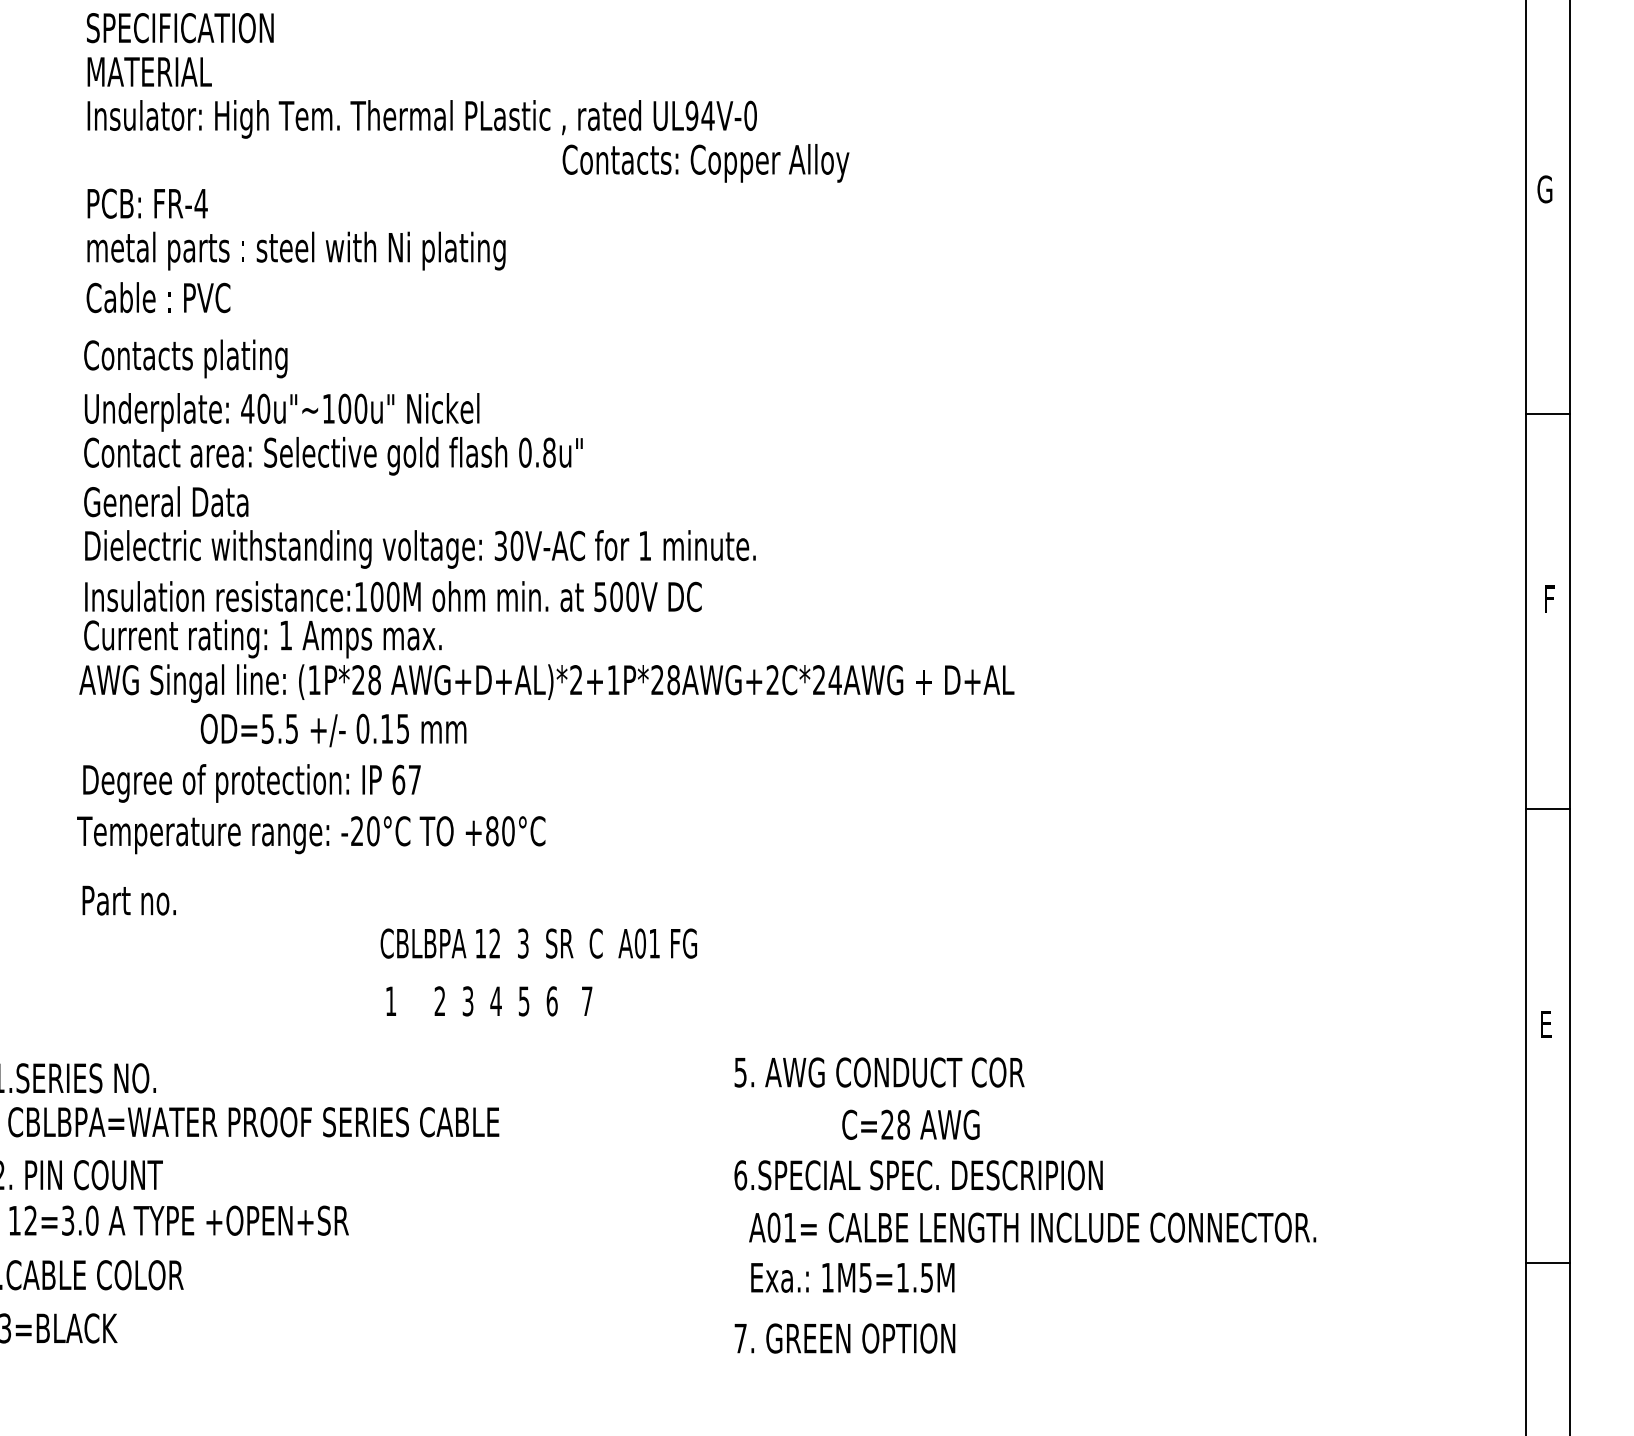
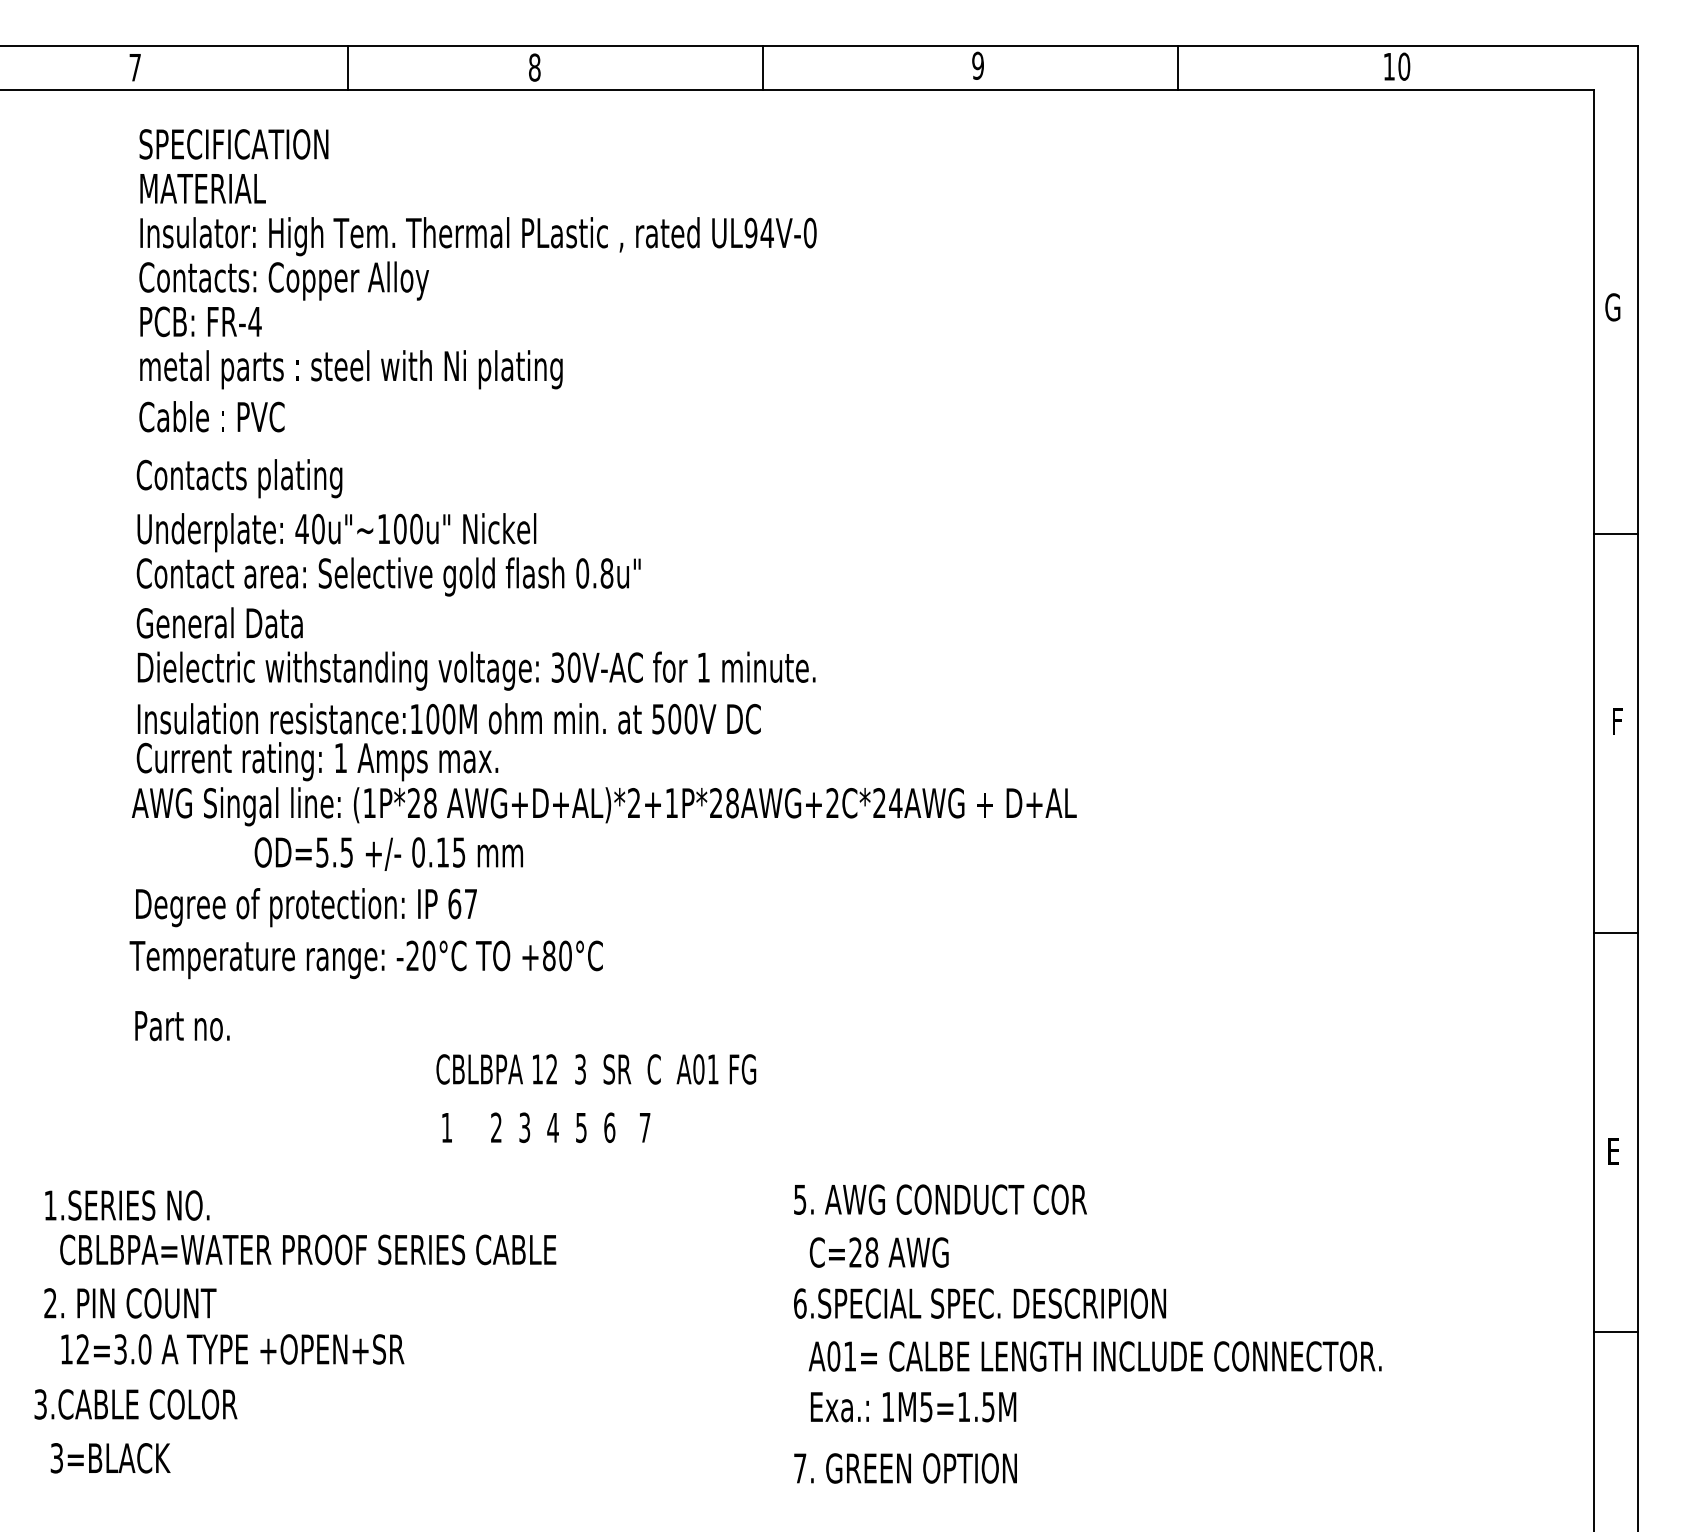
text: (705, 162) -> (283, 280), moved
text: (910, 1124) -> (878, 1252), moved
line: (1547, 1263) -> (1615, 1332), moved

